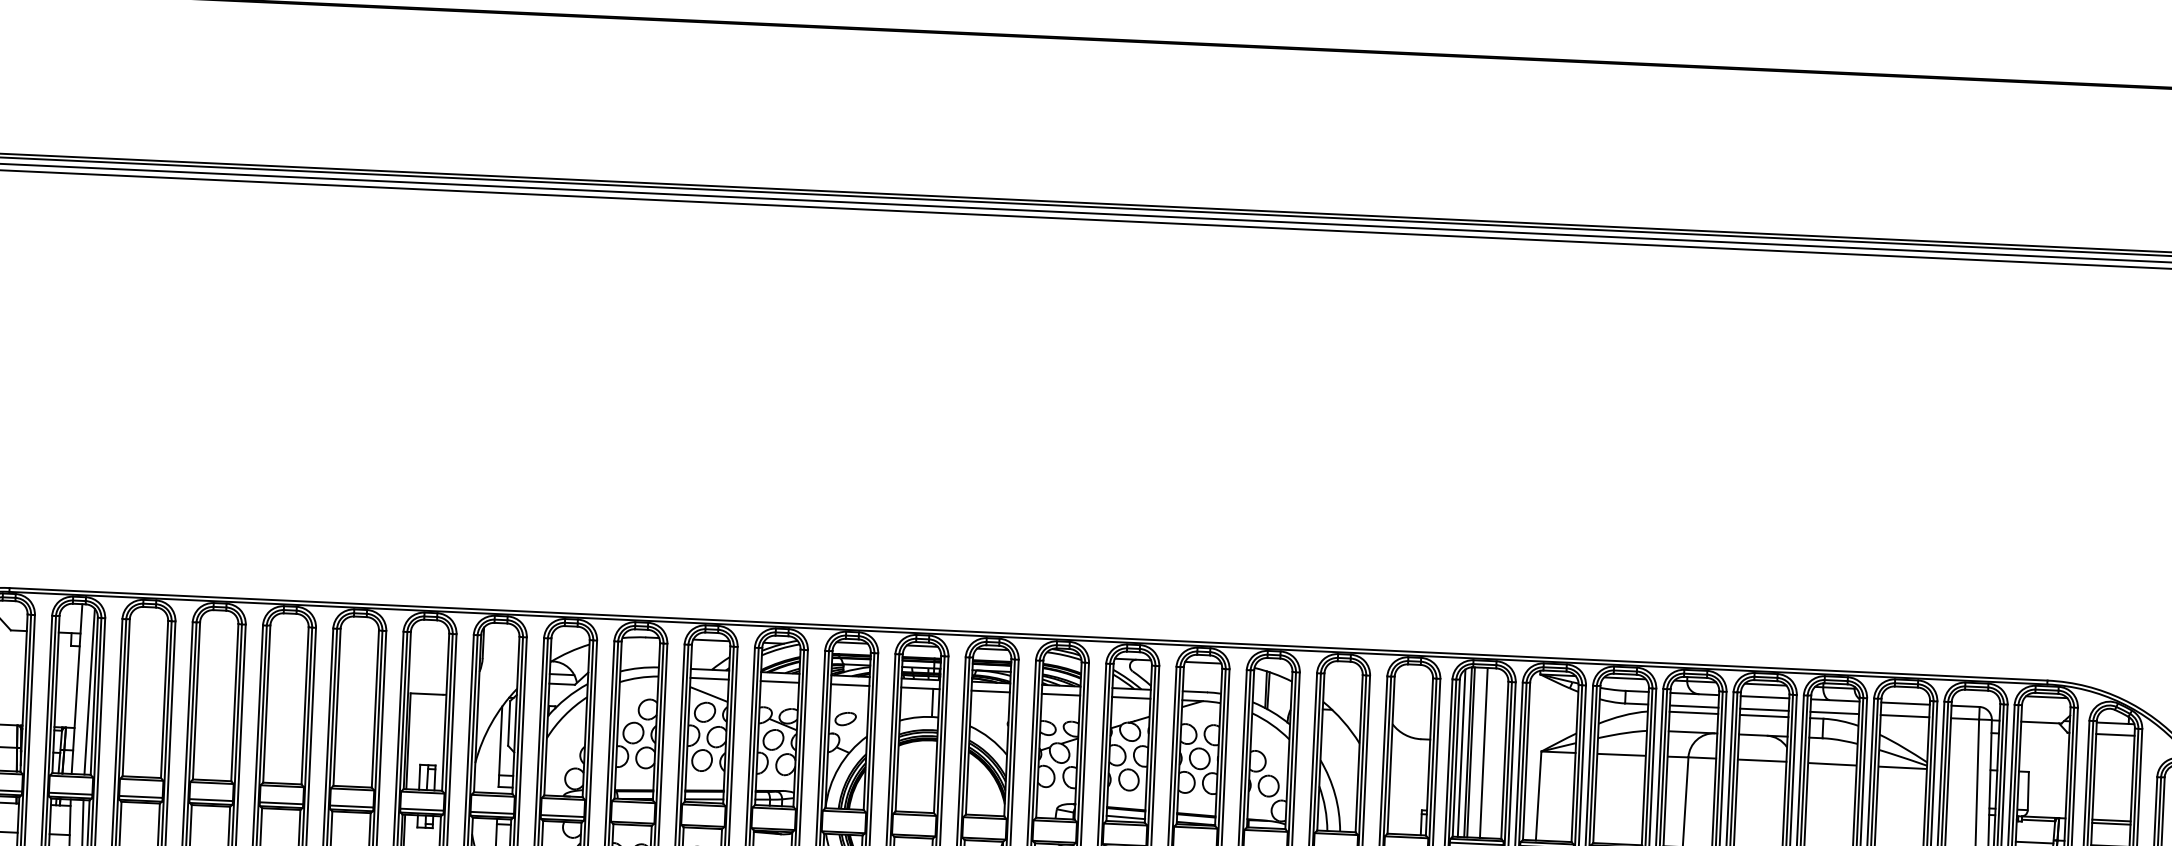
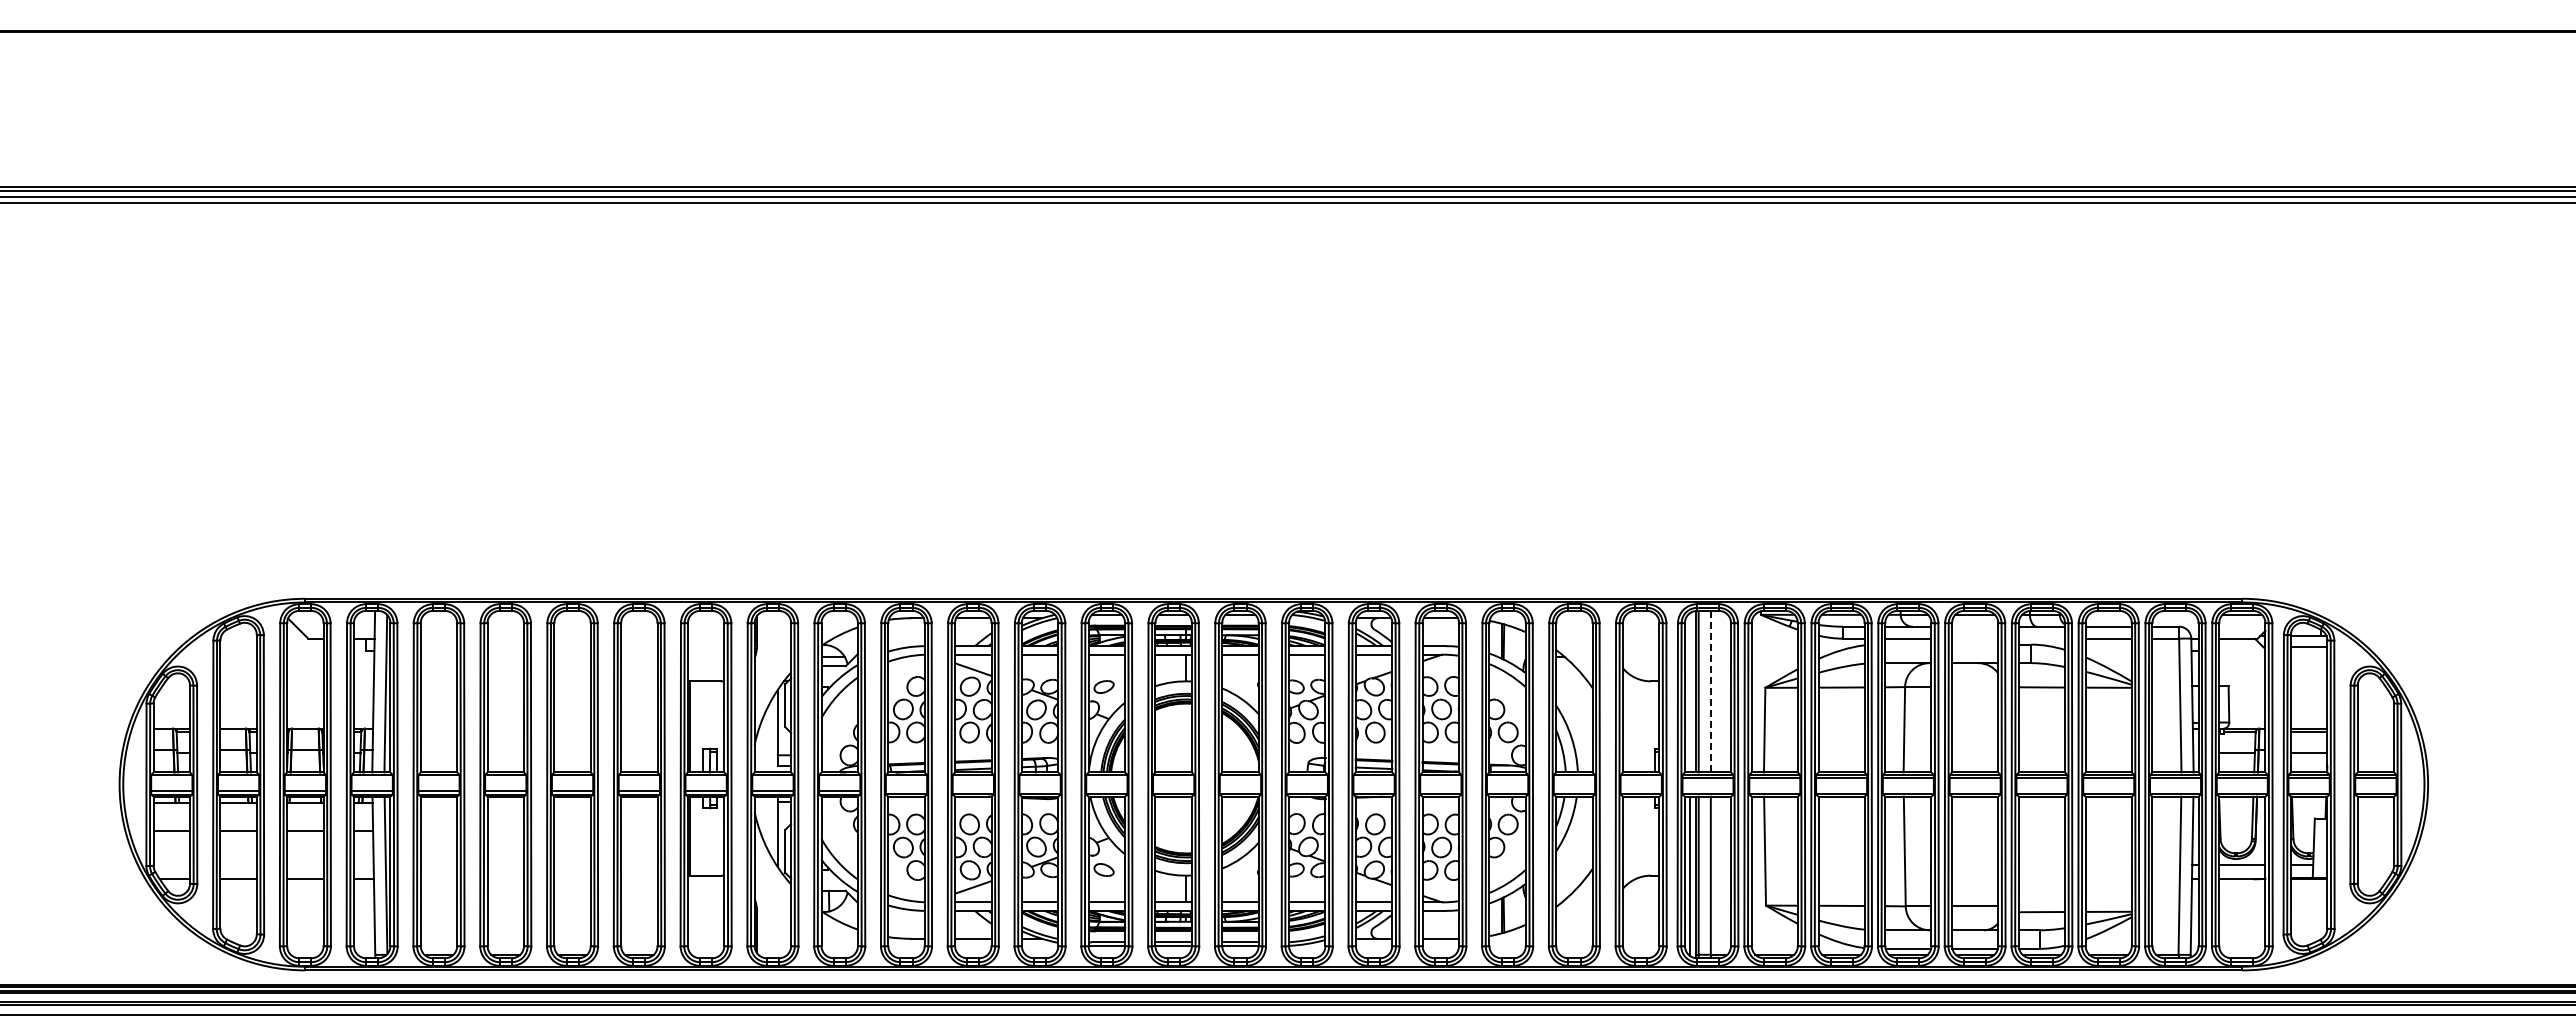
line: (1765, 697) -> (1975, 626), removed
line: (1764, 709) -> (1975, 638), removed
line: (1694, 712) -> (1908, 644), removed
line: (1834, 712) -> (2041, 638), removed
line: (1764, 715) -> (1975, 644), removed
line: (1461, 752) -> (1689, 692), removed
line: (1483, 752) -> (1710, 691), solid -> dashed
line: (1762, 761) -> (1975, 687), removed

